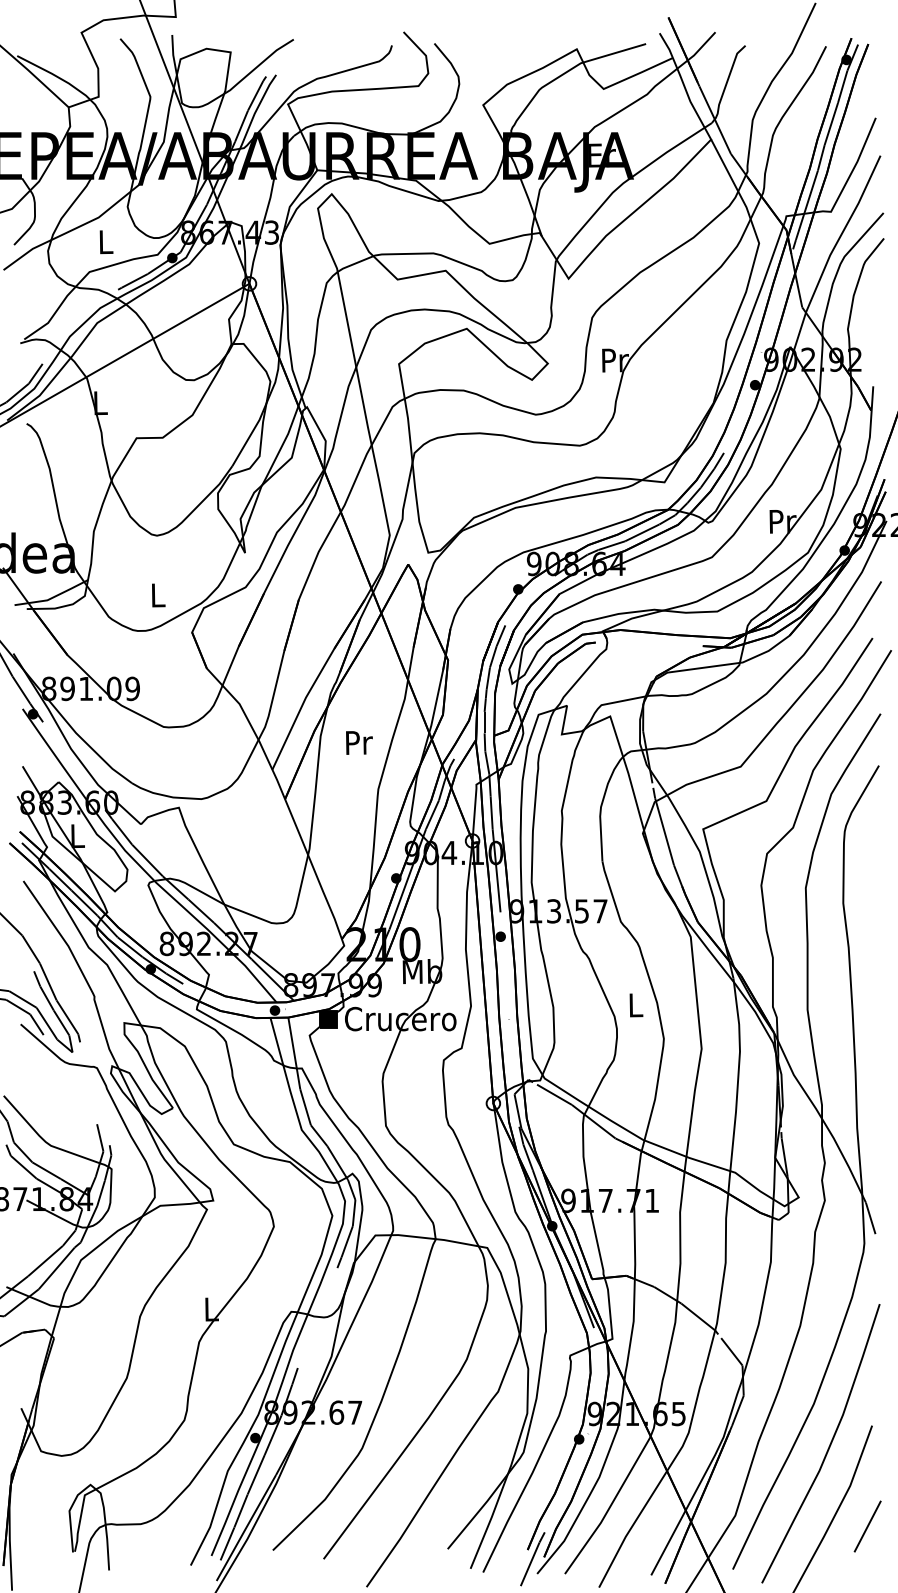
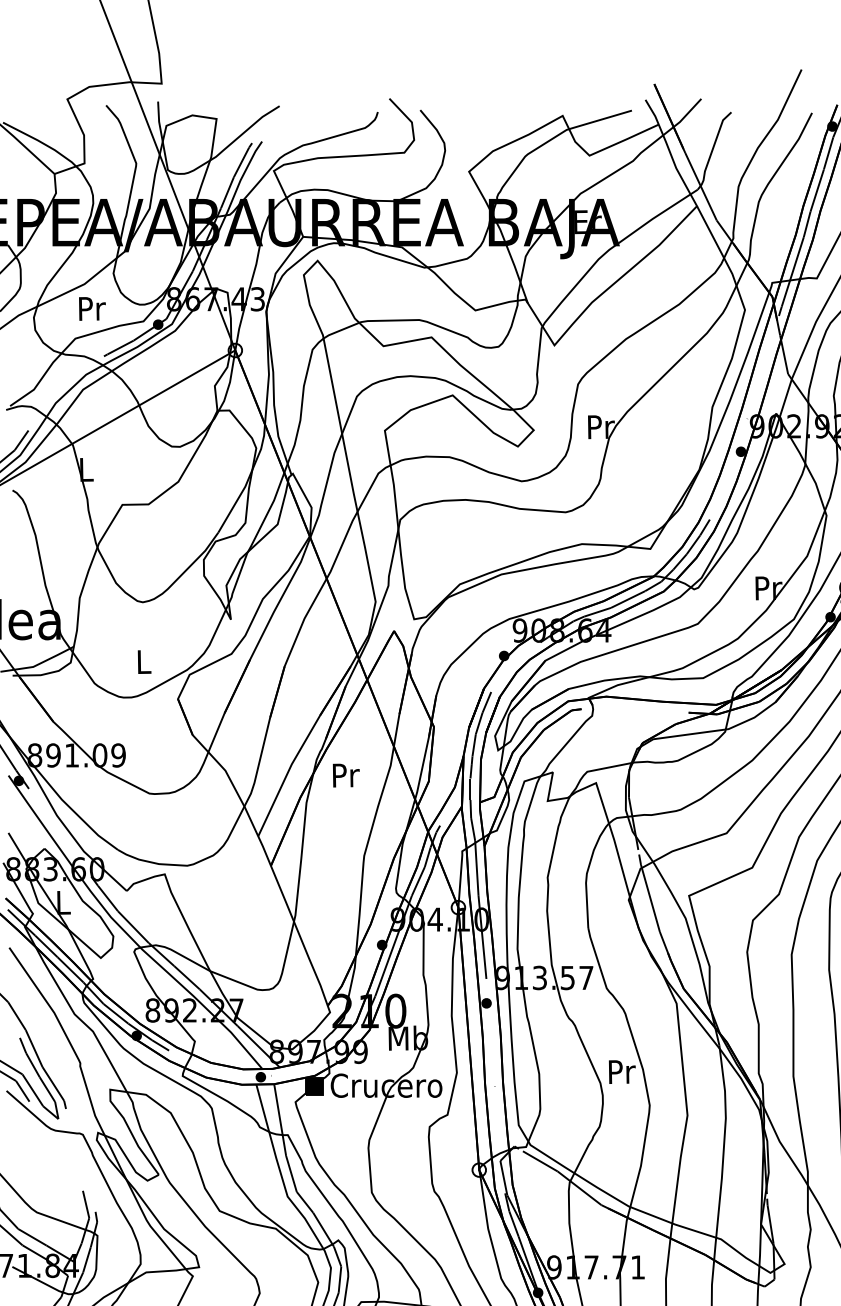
text: (106, 242) -> (92, 309), L -> Pr
text: (359, 742) -> (346, 775), moved
text: (636, 1005) -> (622, 1072), L -> Pr

